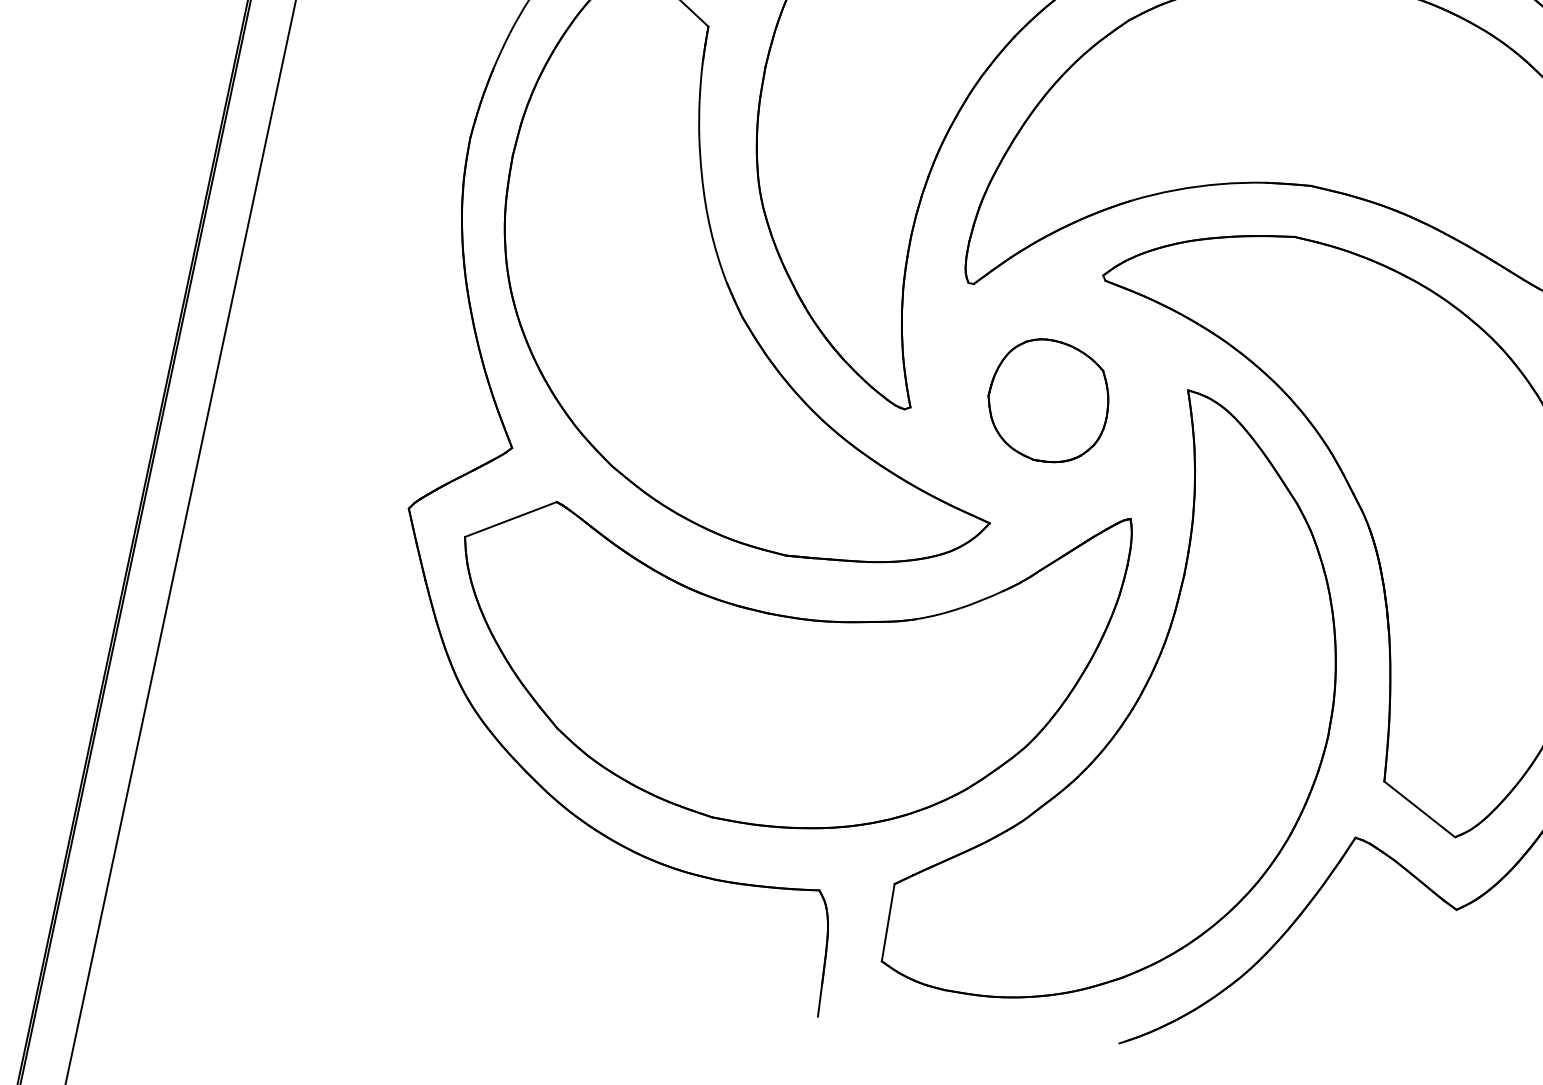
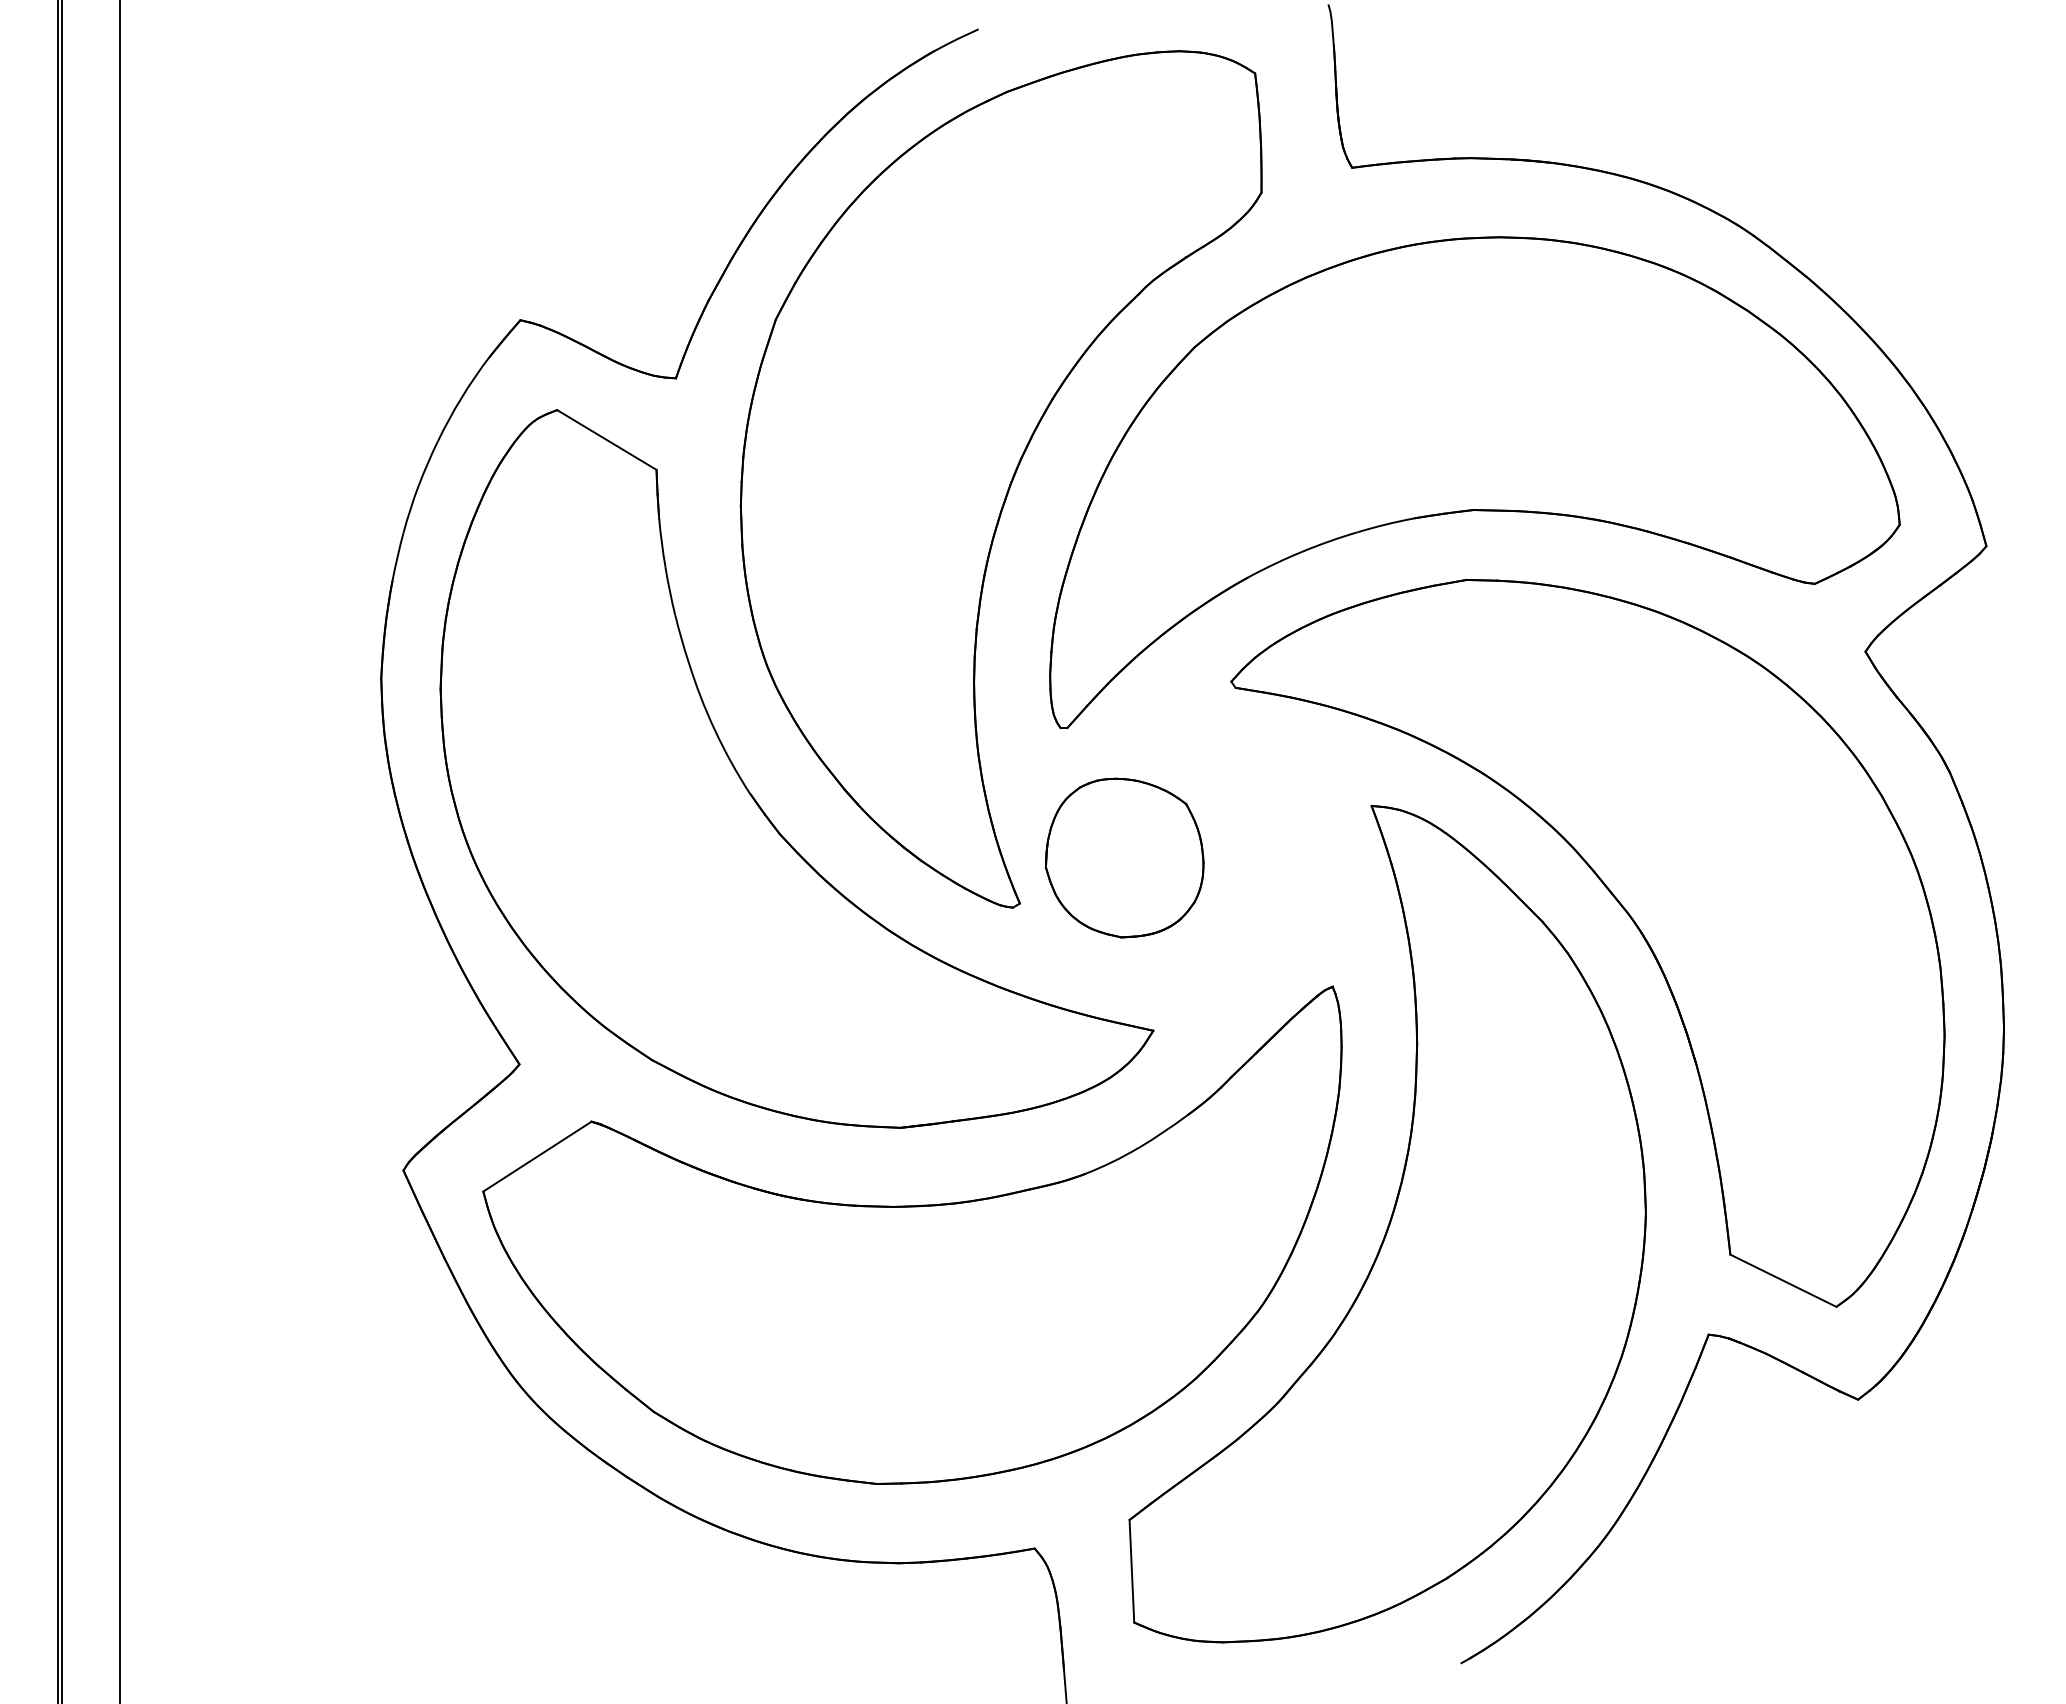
part: (1048, 400) -> (1124, 857), moved

